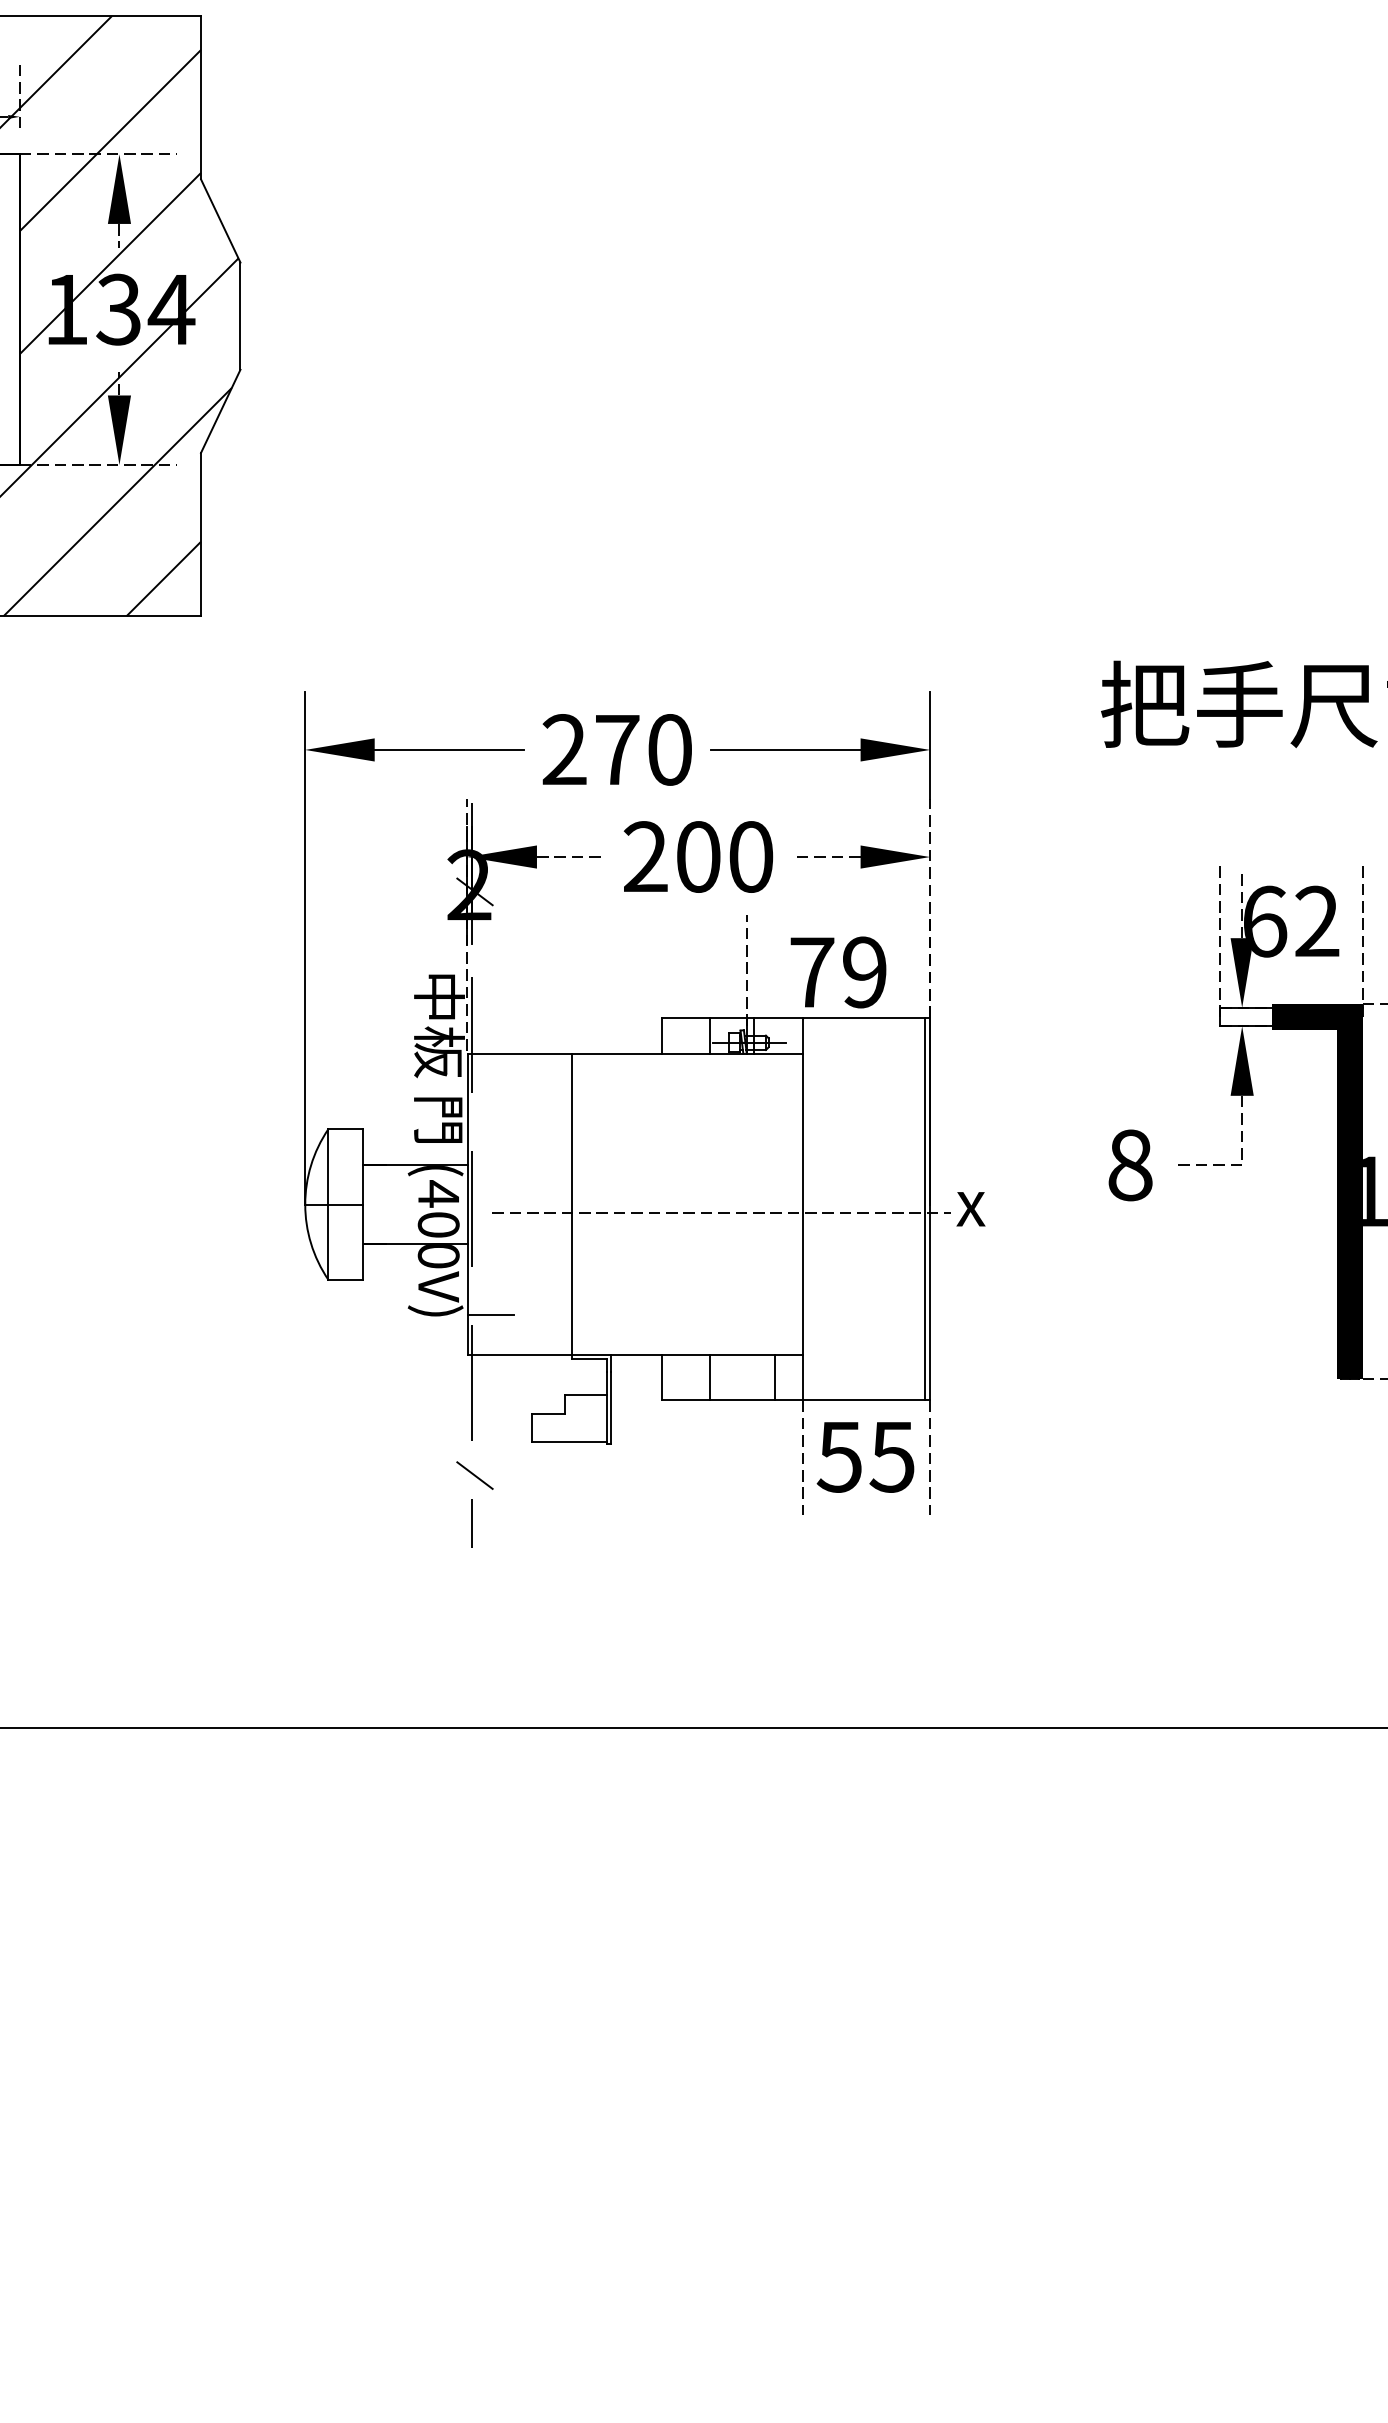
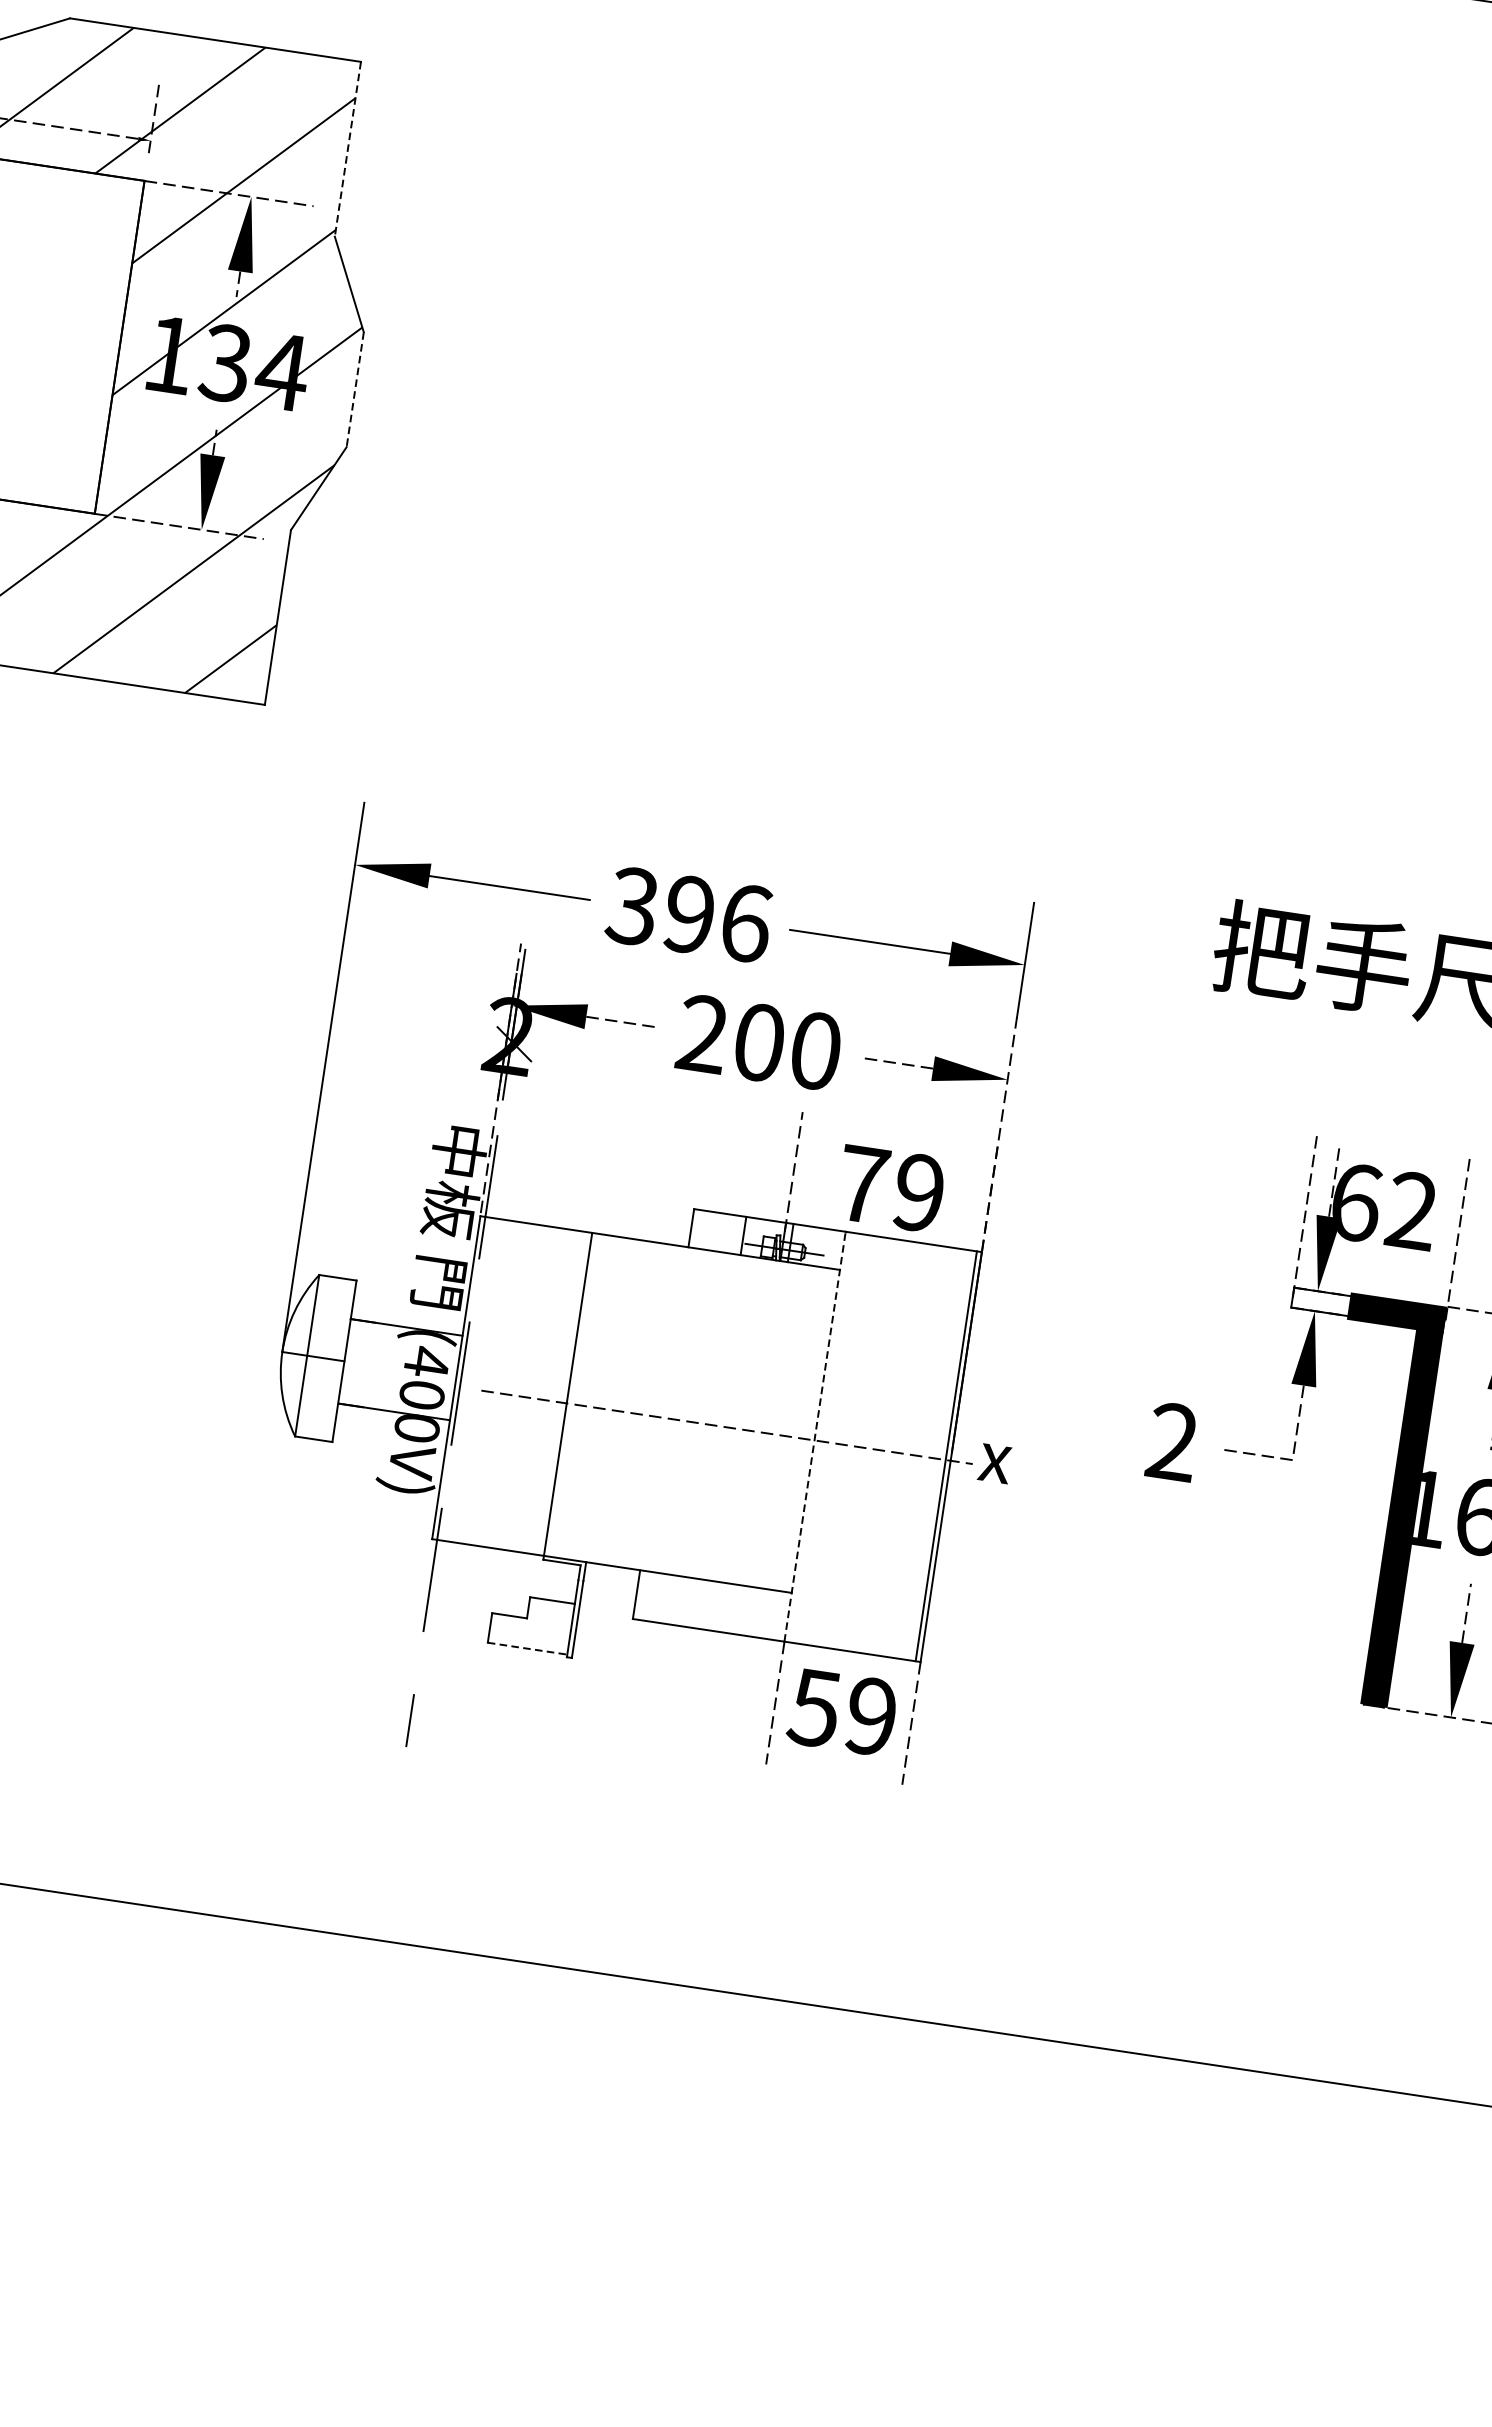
line: (200, 97) -> (347, 148), solid -> dashed
line: (240, 316) -> (355, 390), solid -> dashed
text: (616, 749) -> (688, 914), 270 -> 396
text: (1130, 1165) -> (1172, 1442), 8 -> 2
line: (803, 1208) -> (815, 1436), solid -> dashed
line: (490, 1314) -> (463, 1499), removed
line: (710, 1377) -> (688, 1602), removed
line: (775, 1377) -> (758, 1612), removed
line: (570, 1441) -> (528, 1648), solid -> dashed
text: (891, 1456) -> (870, 1715), 55 -> 59
line: (474, 1475) -> (420, 1669), removed

